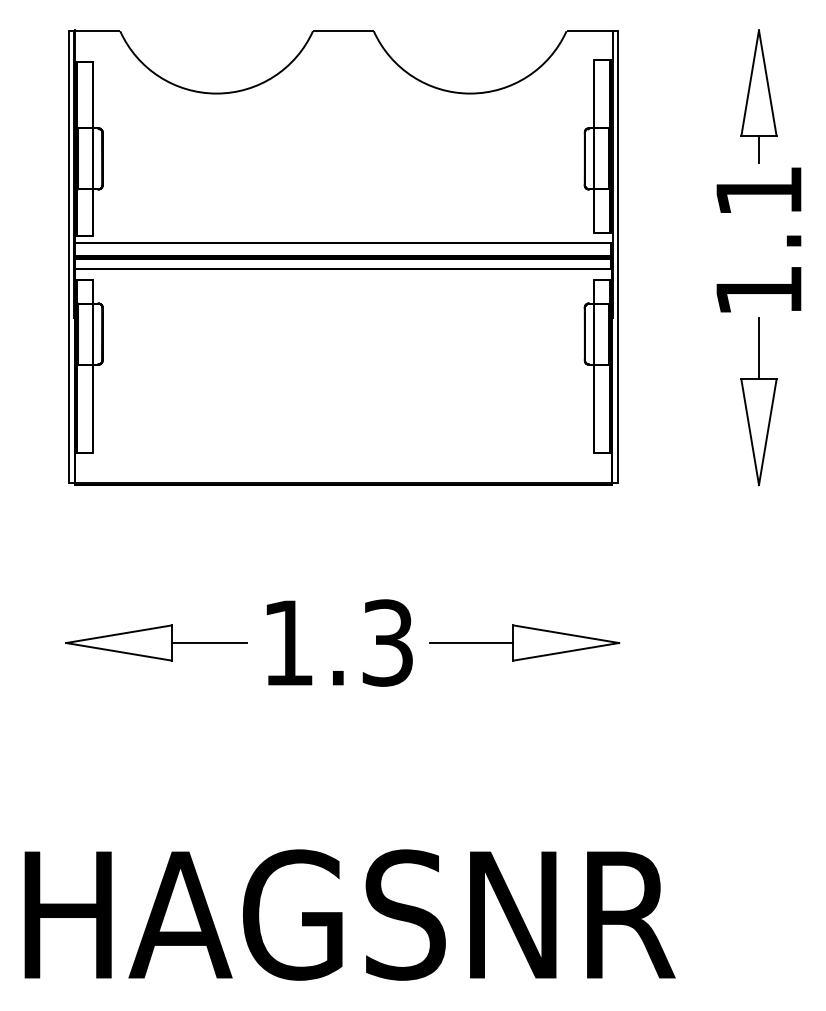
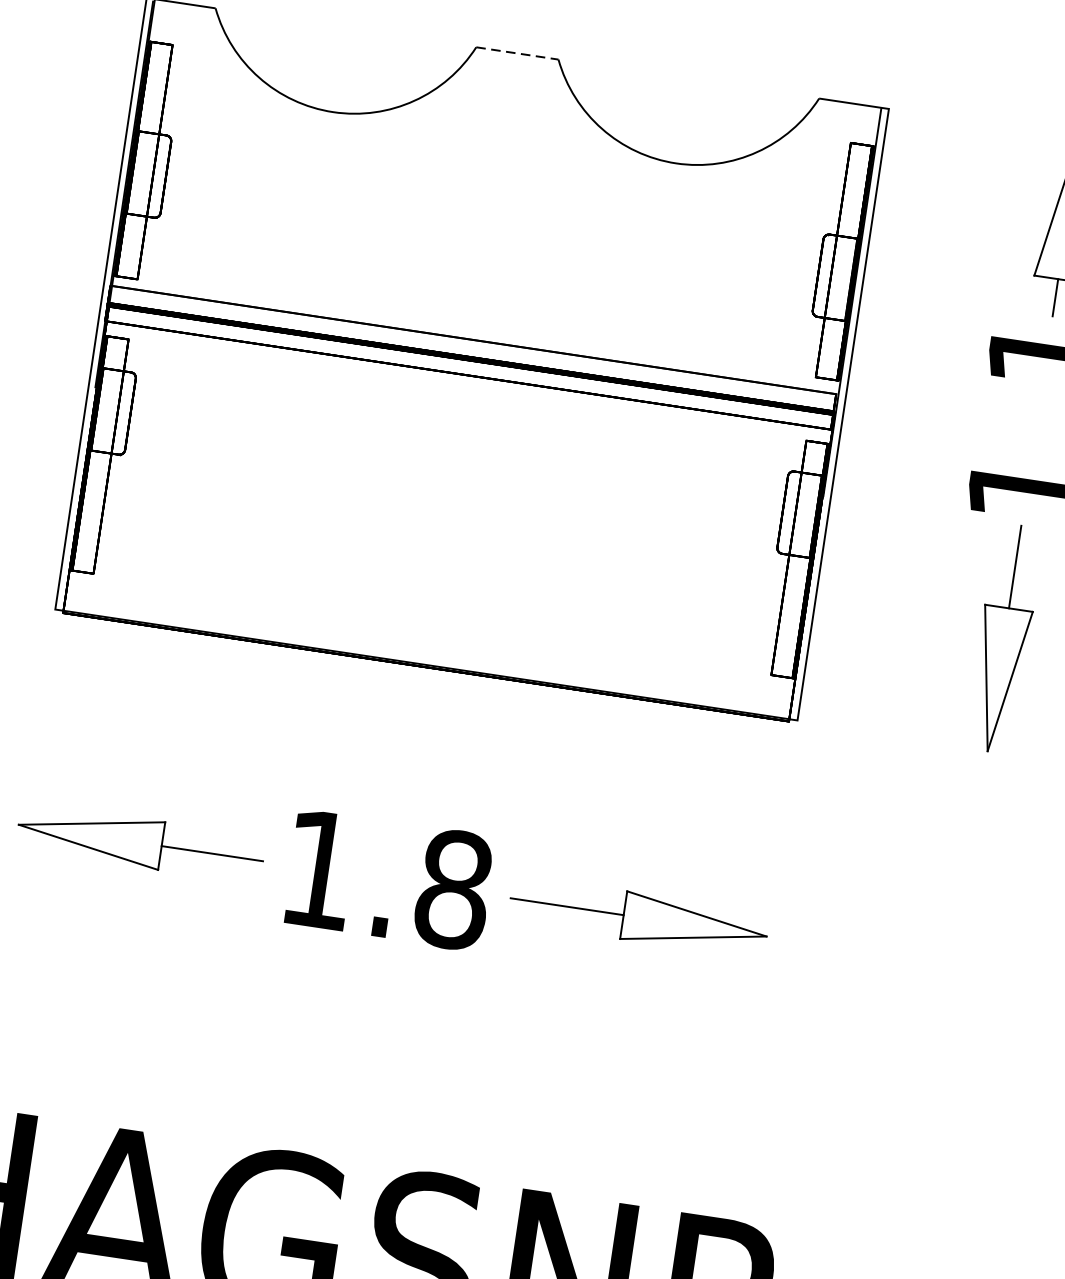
line: (343, 31) -> (517, 53), solid -> dashed
text: (388, 642) -> (454, 889), 1.3 -> 1.8

